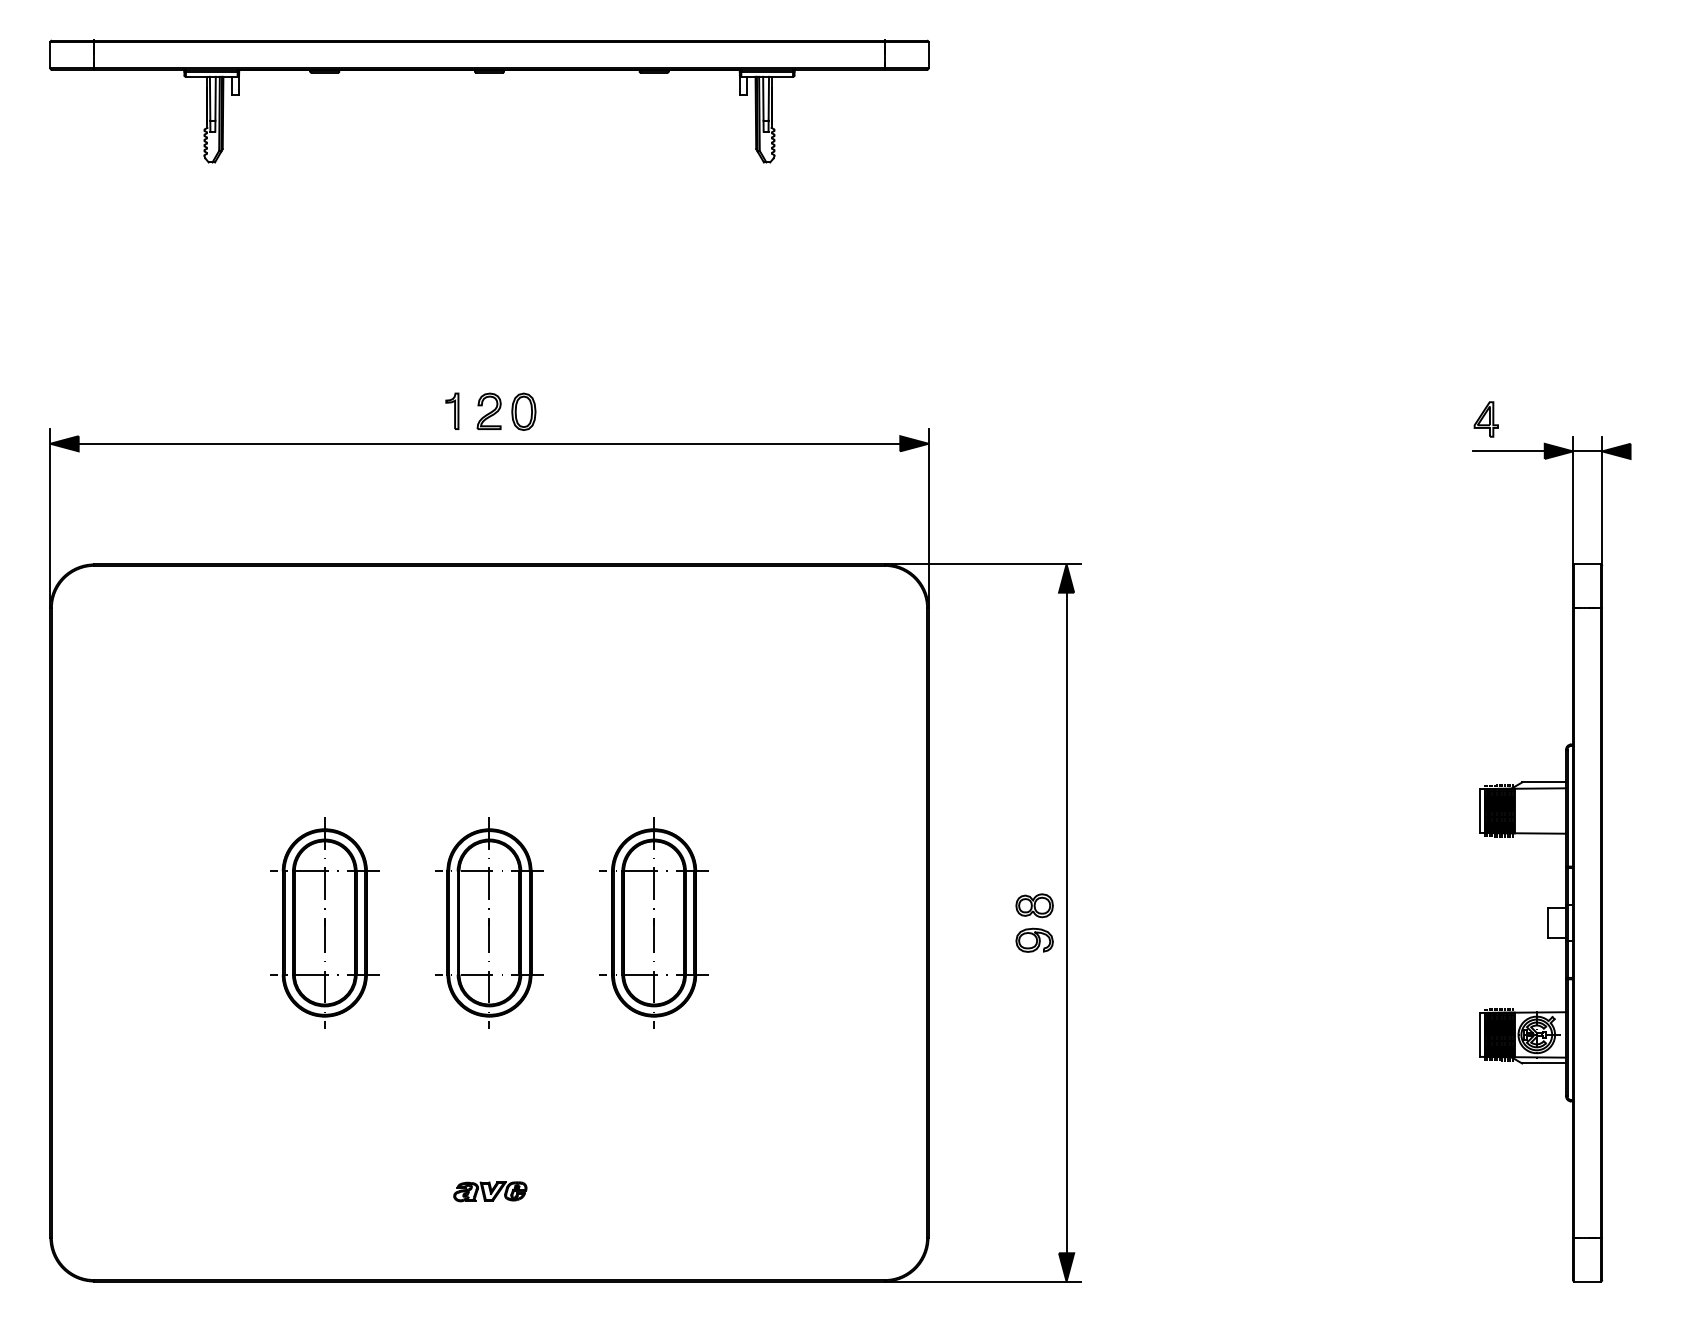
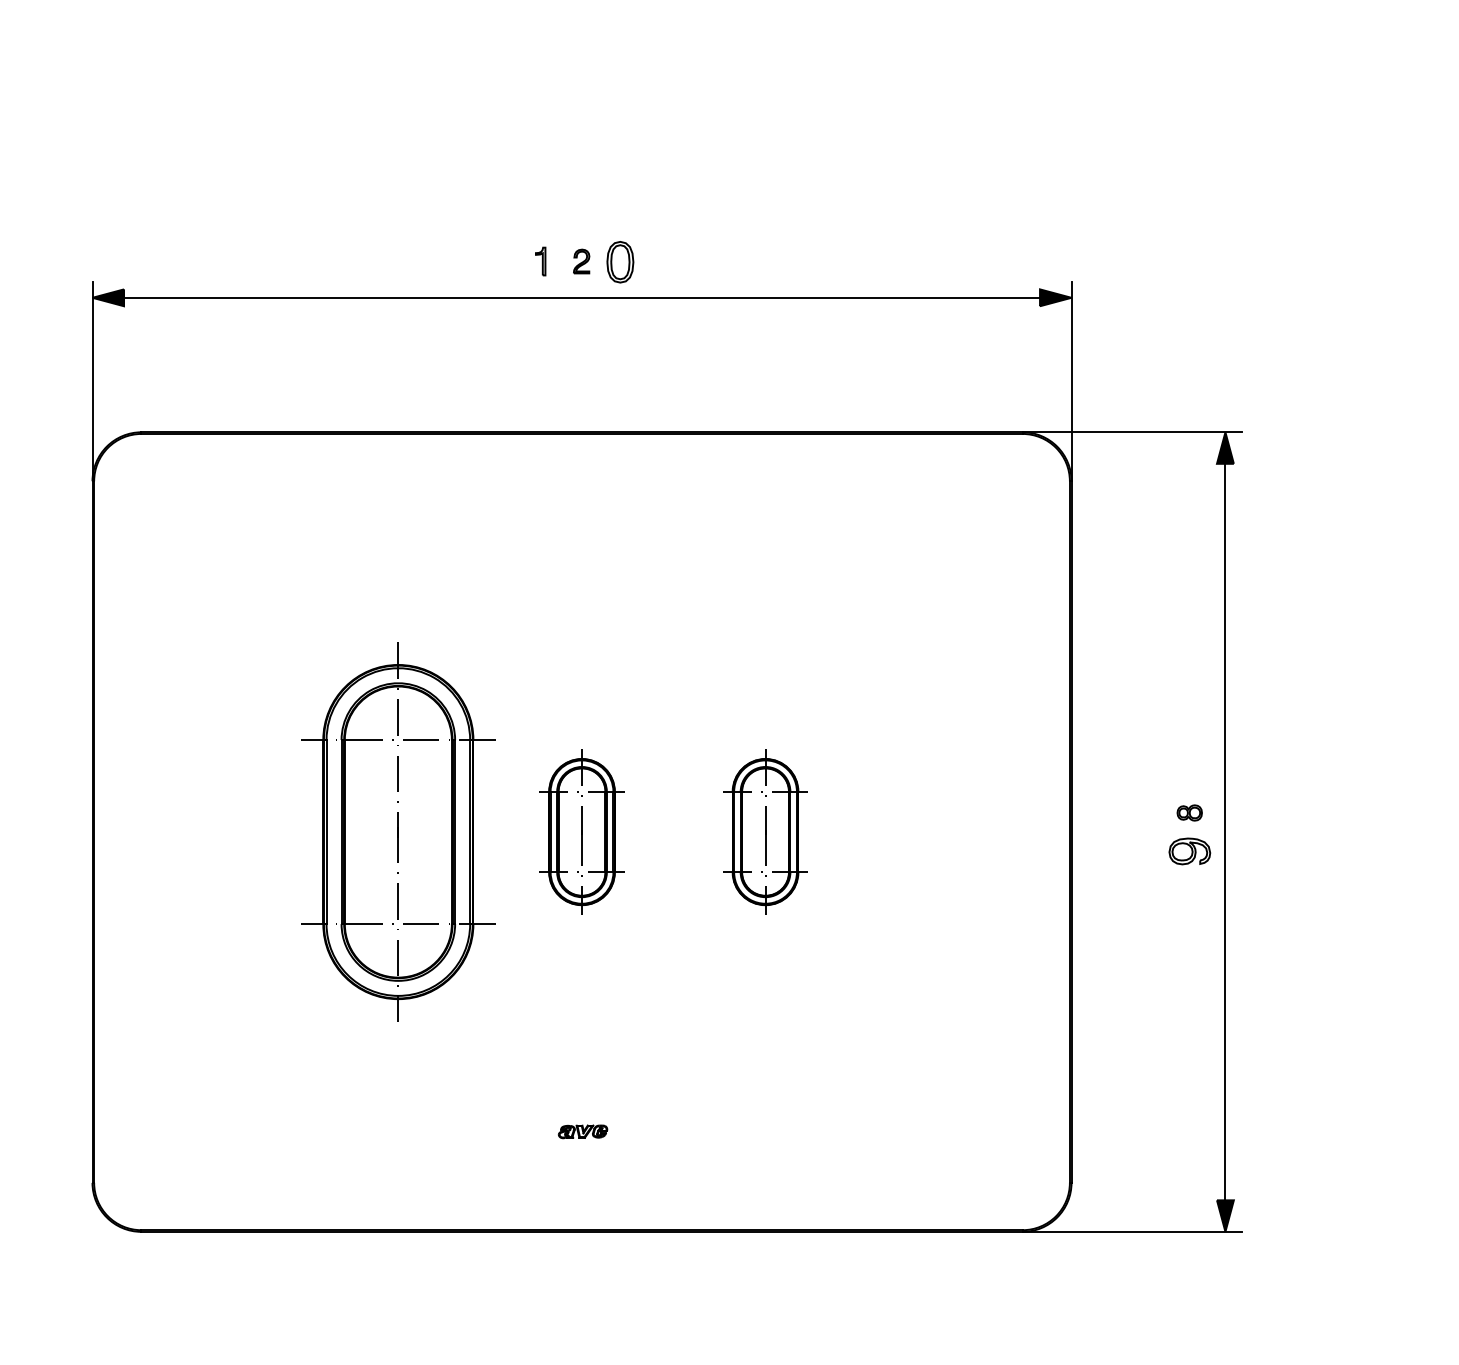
part: (452, 410) -> (540, 260), size x0.7
part: (488, 410) -> (580, 260), size x0.6
part: (1034, 905) -> (1189, 812), size x0.6
part: (324, 922) -> (398, 831), size x1.6
part: (489, 922) -> (582, 831), size x0.7
part: (653, 922) -> (764, 831), size x0.7
part: (490, 1191) -> (583, 1131), size x0.6

